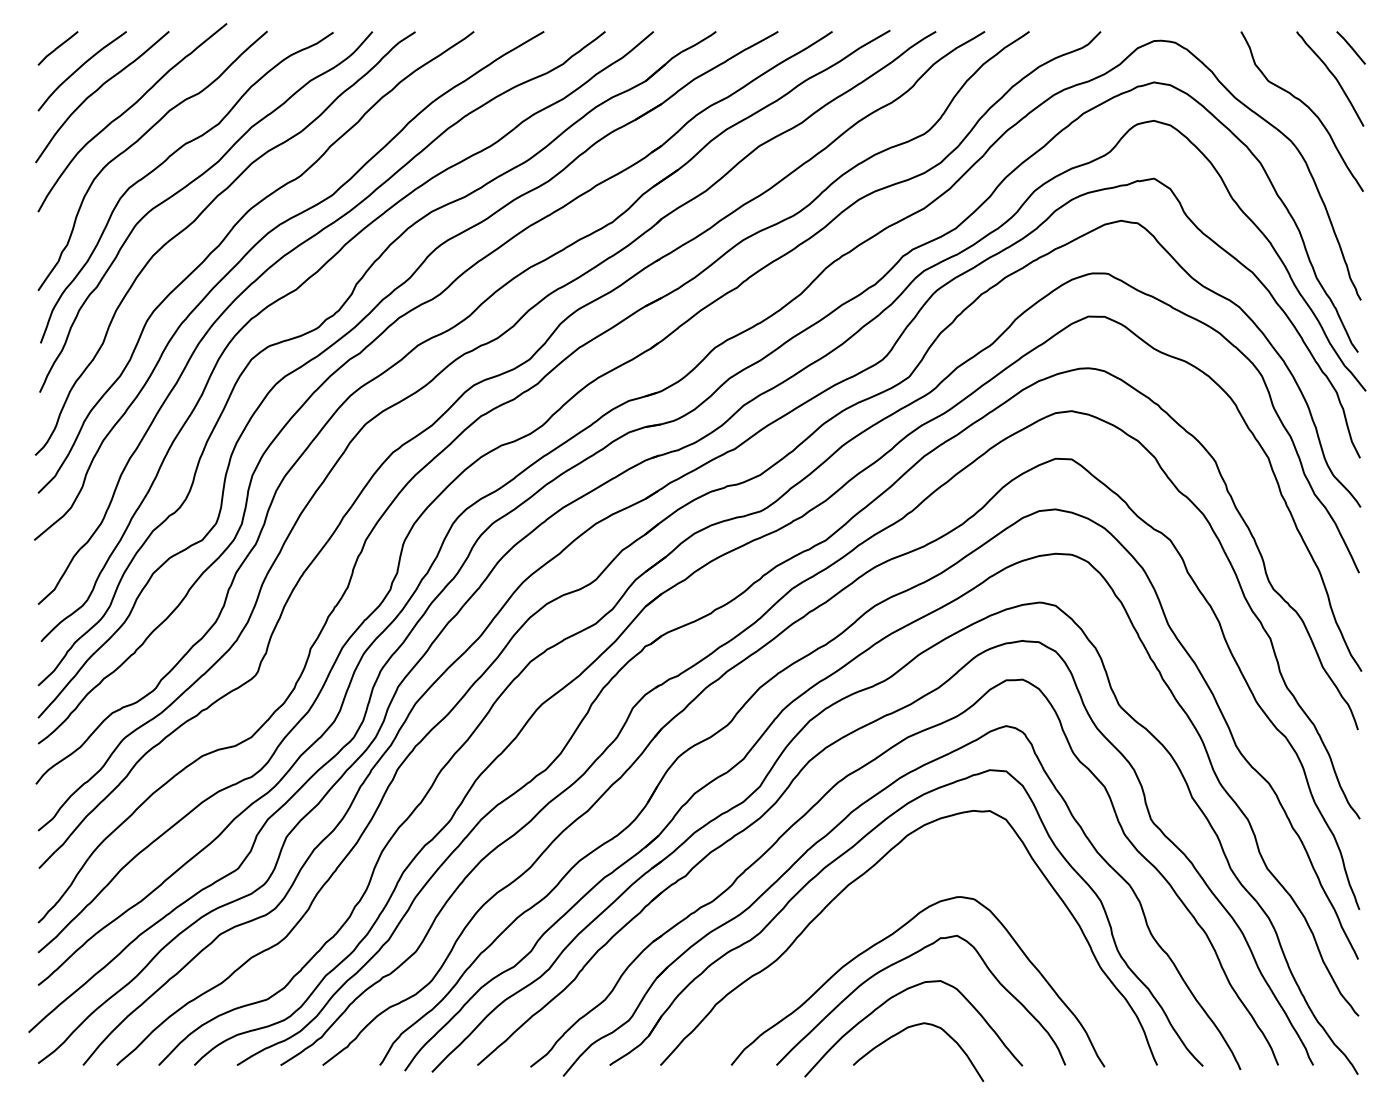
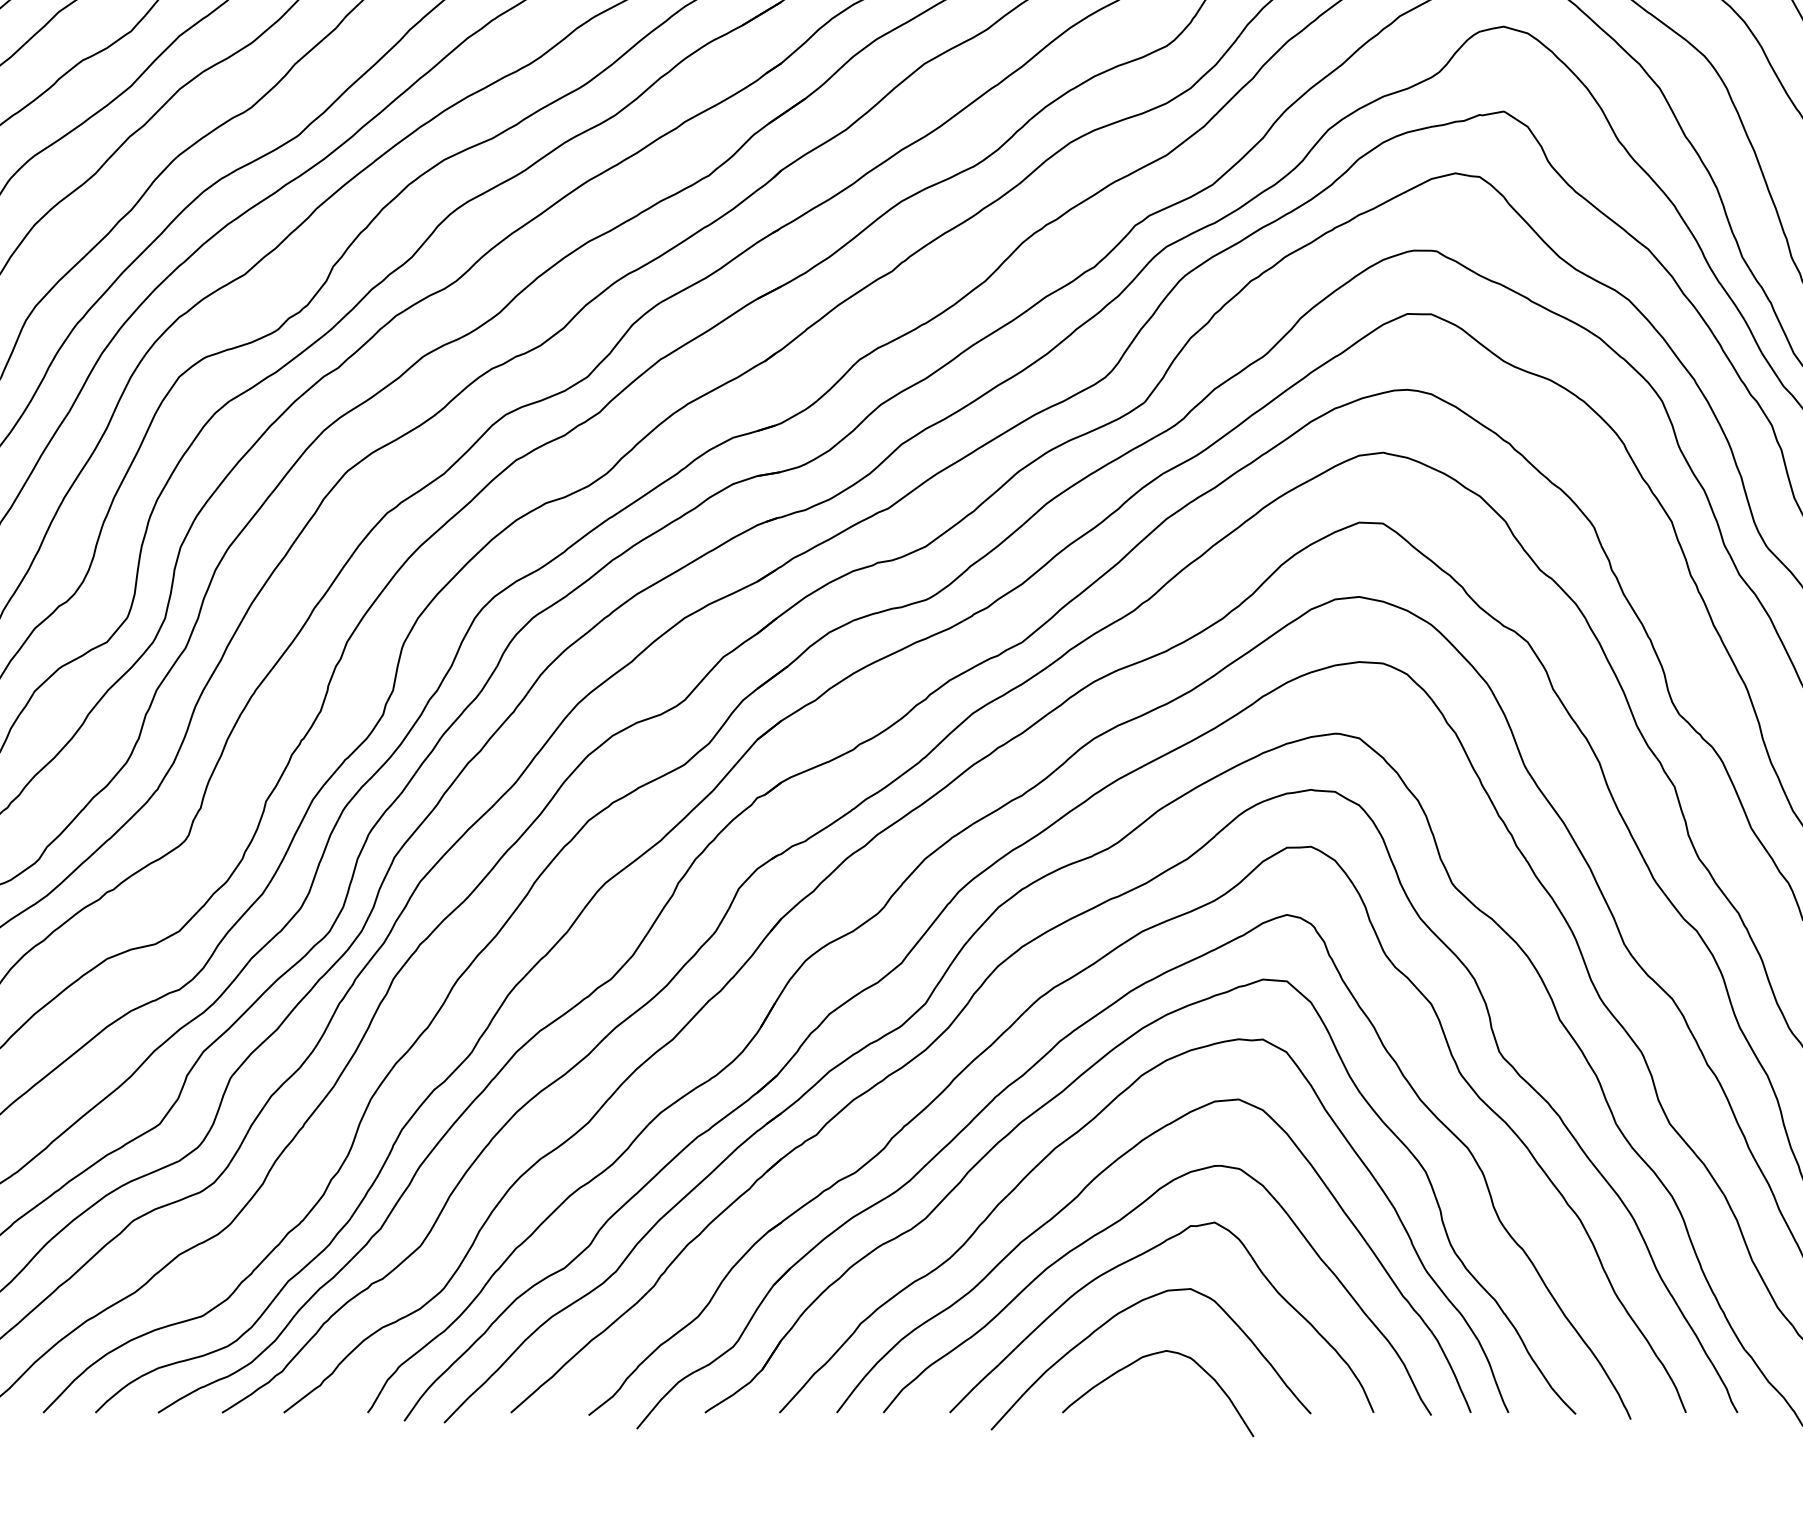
curve: (866, 916) -> (1081, 1194), added

